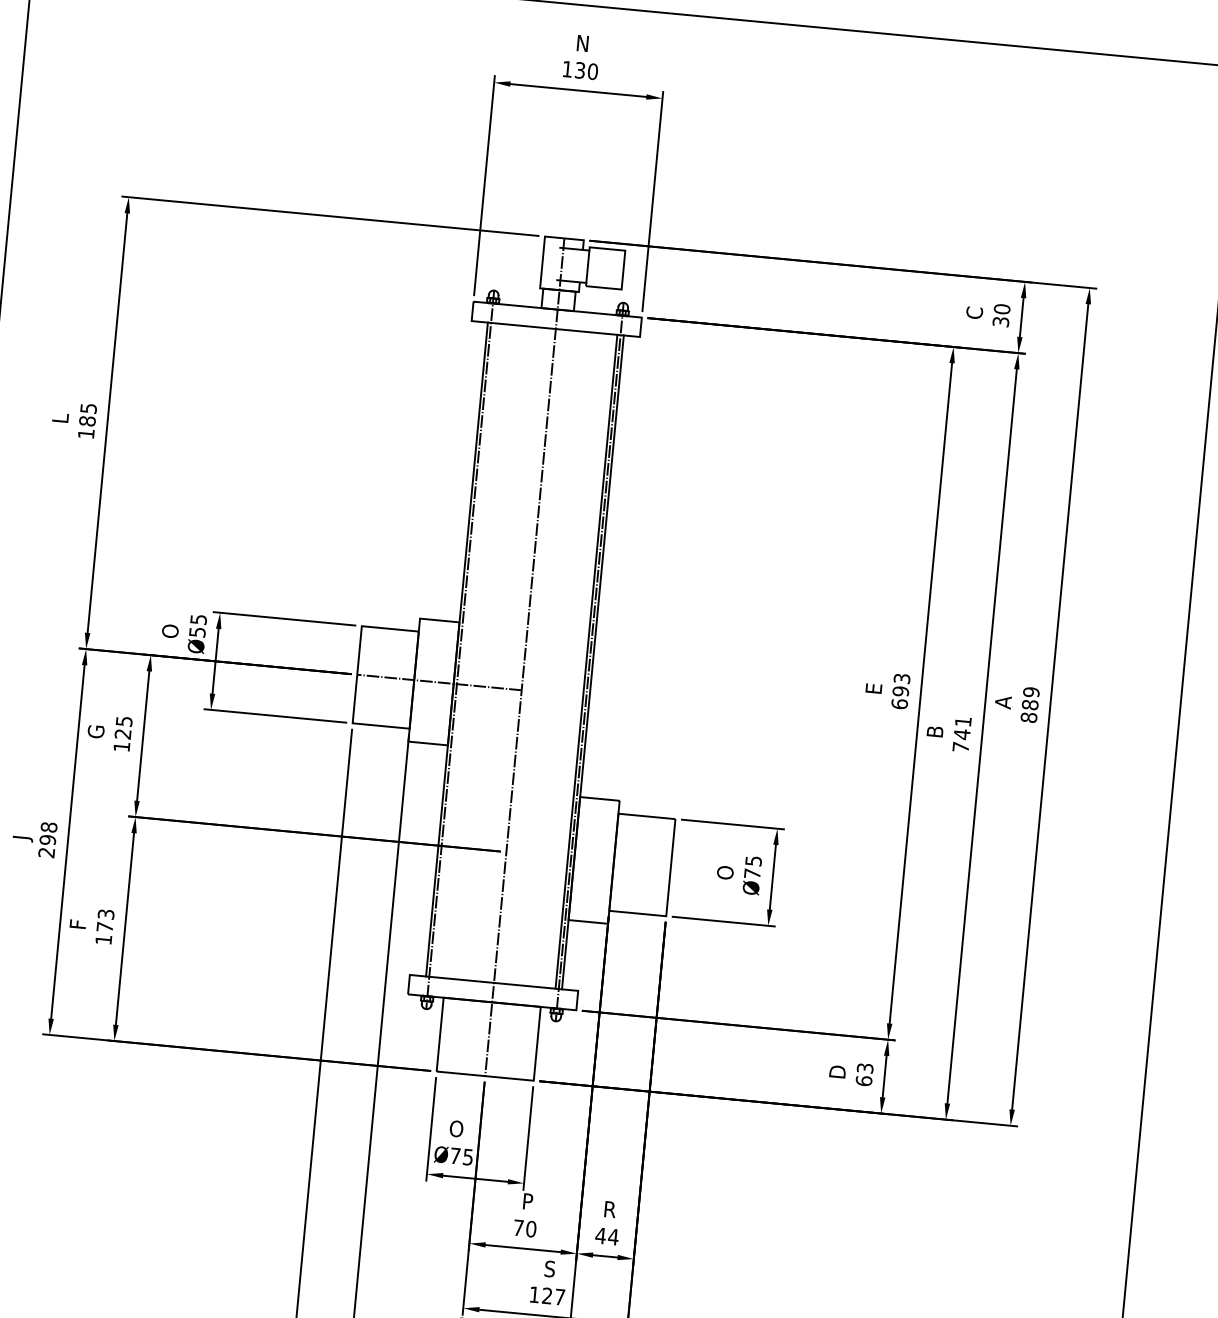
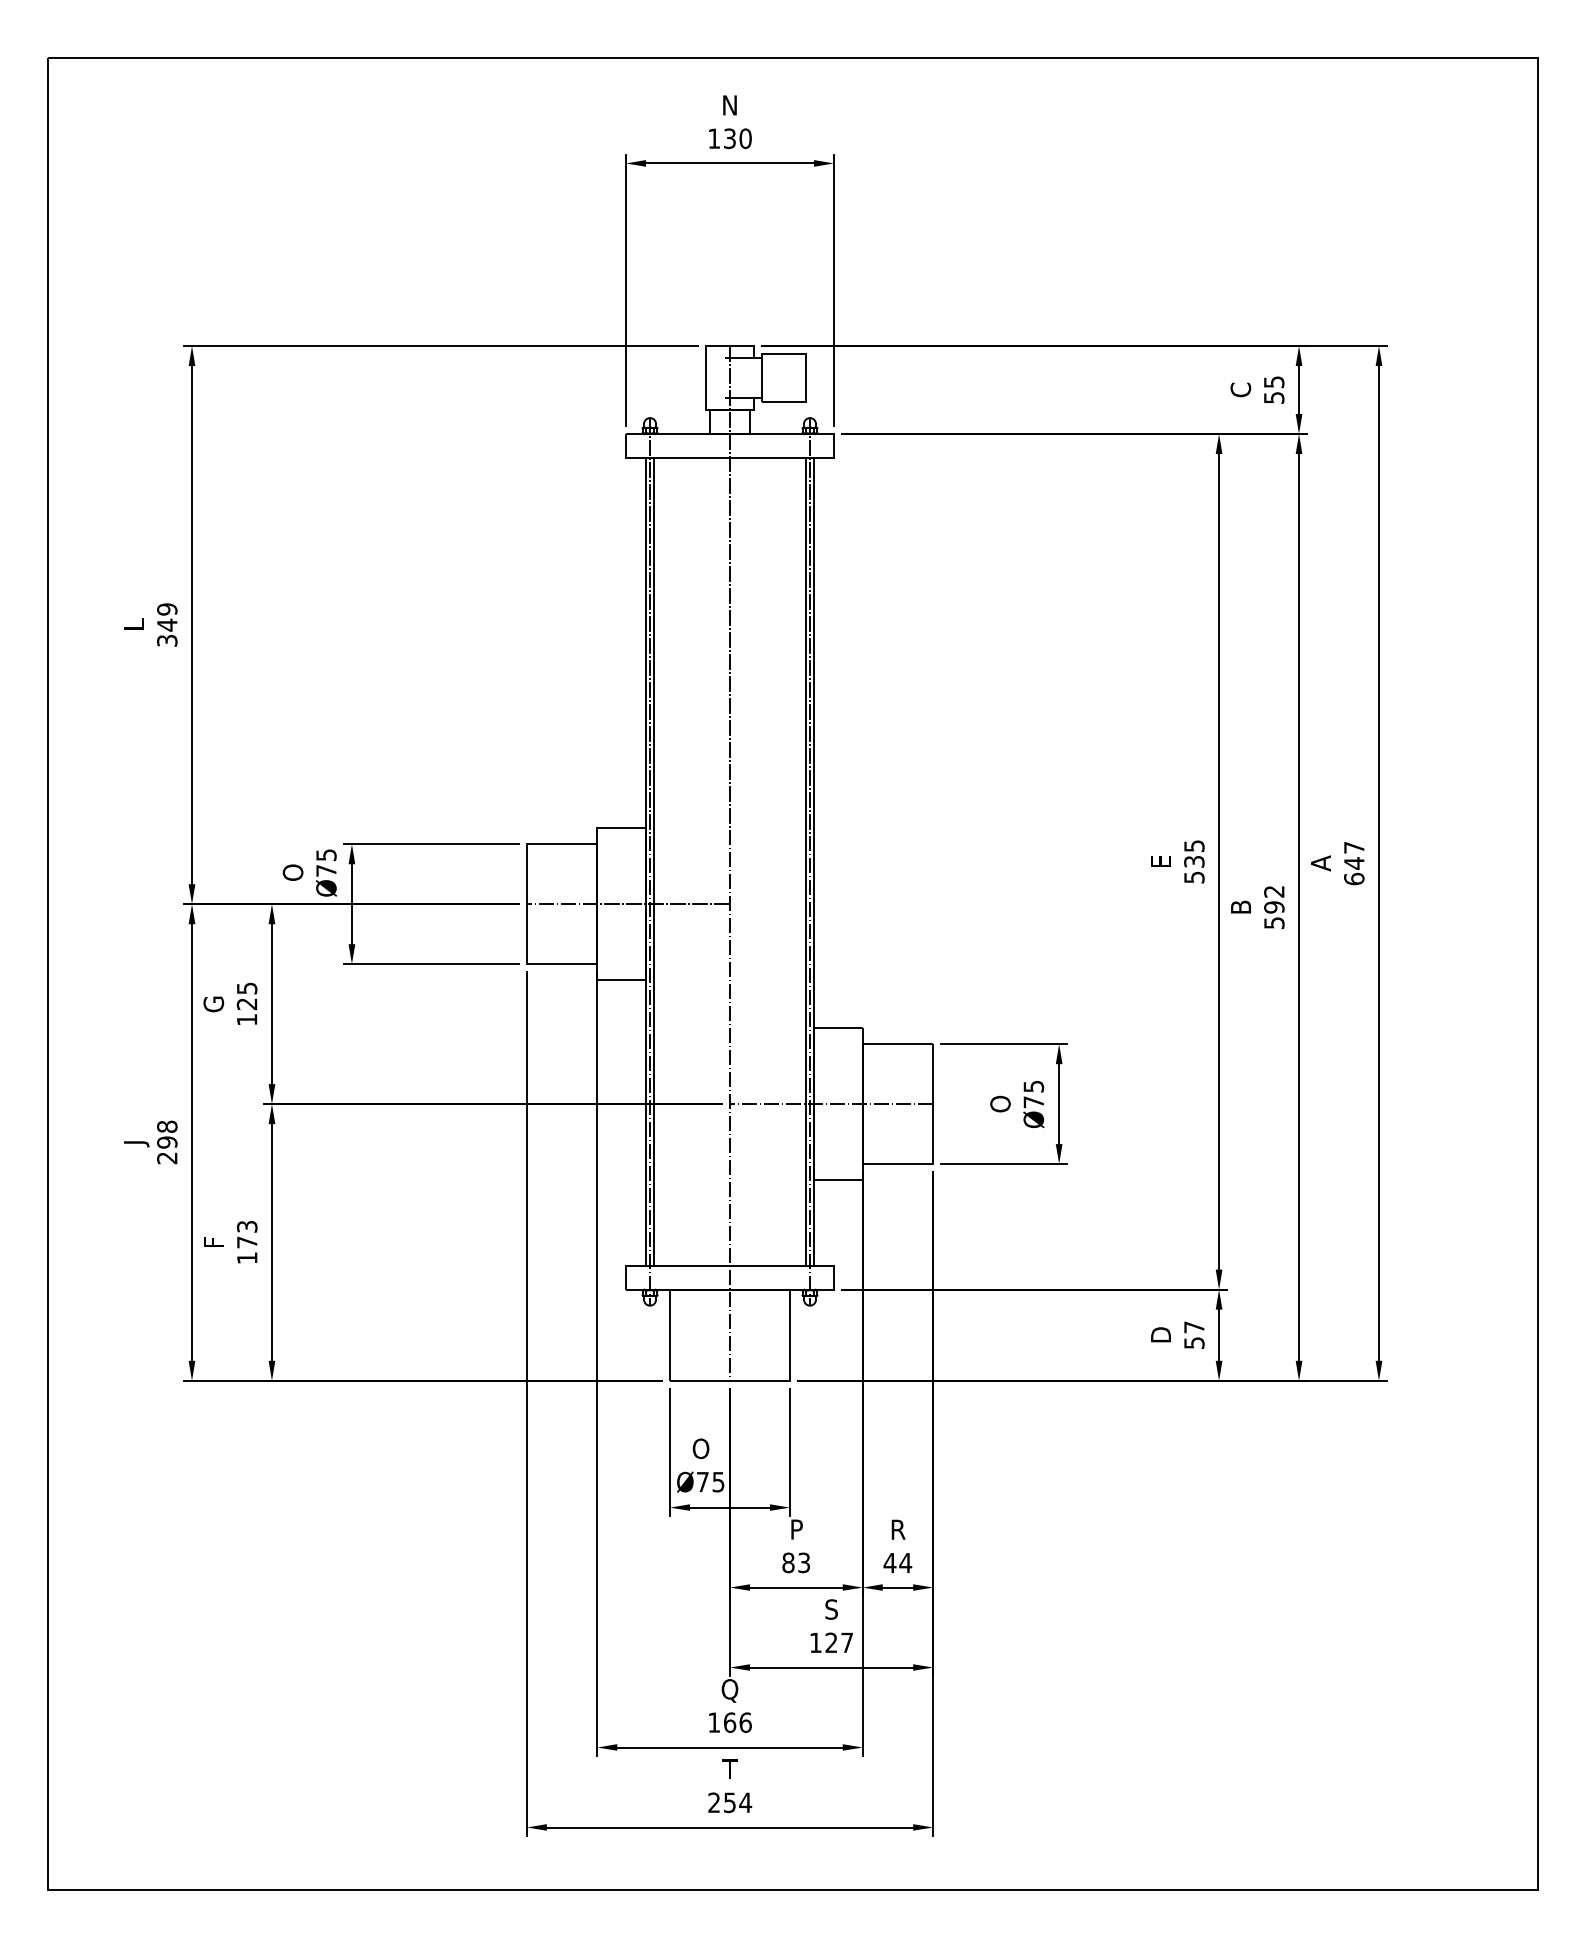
text: (1001, 315) -> (1273, 389), 30 -> 55
text: (87, 420) -> (167, 624), 185 -> 349
text: (197, 632) -> (326, 870), Ø55 -> Ø75
line: (463, 649) -> (654, 861), added
text: (901, 691) -> (1194, 861), 693 -> 535
text: (1030, 705) -> (1354, 863), 889 -> 647
text: (962, 734) -> (1274, 907), 741 -> 592
line: (588, 860) -> (831, 1104), added
text: (864, 1074) -> (1194, 1335), 63 -> 57
text: (525, 1228) -> (796, 1562), 70 -> 83

